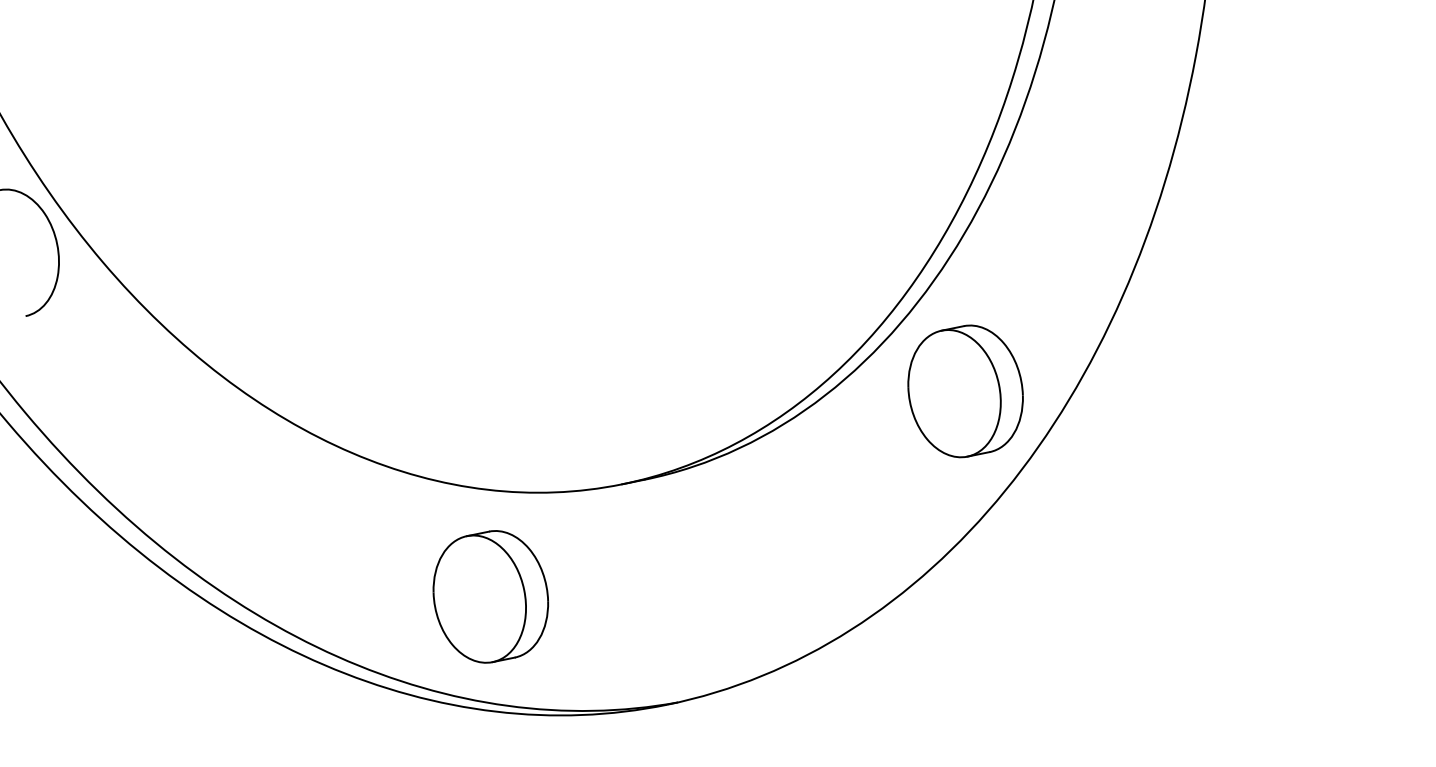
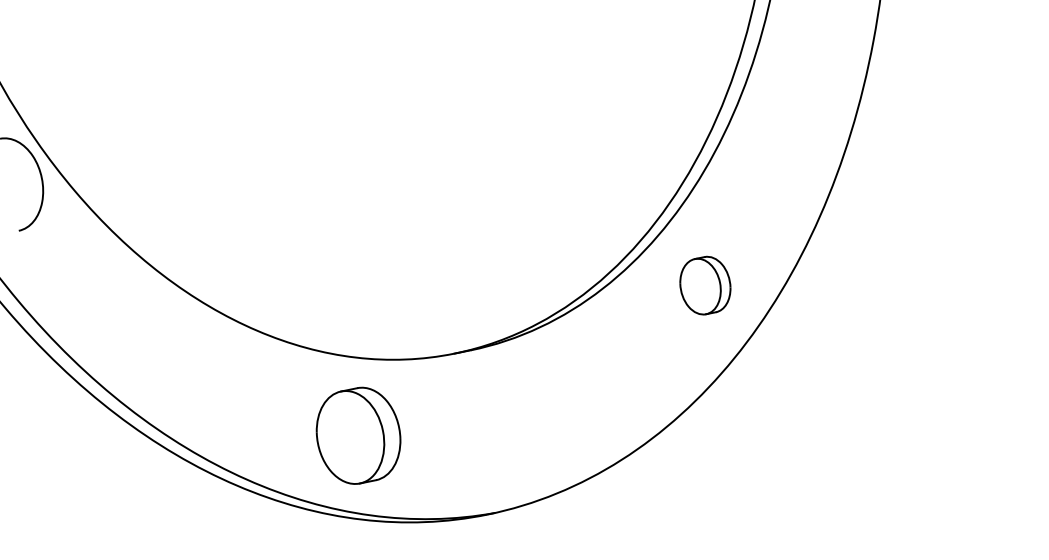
part: (965, 391) -> (705, 285), size x0.6

